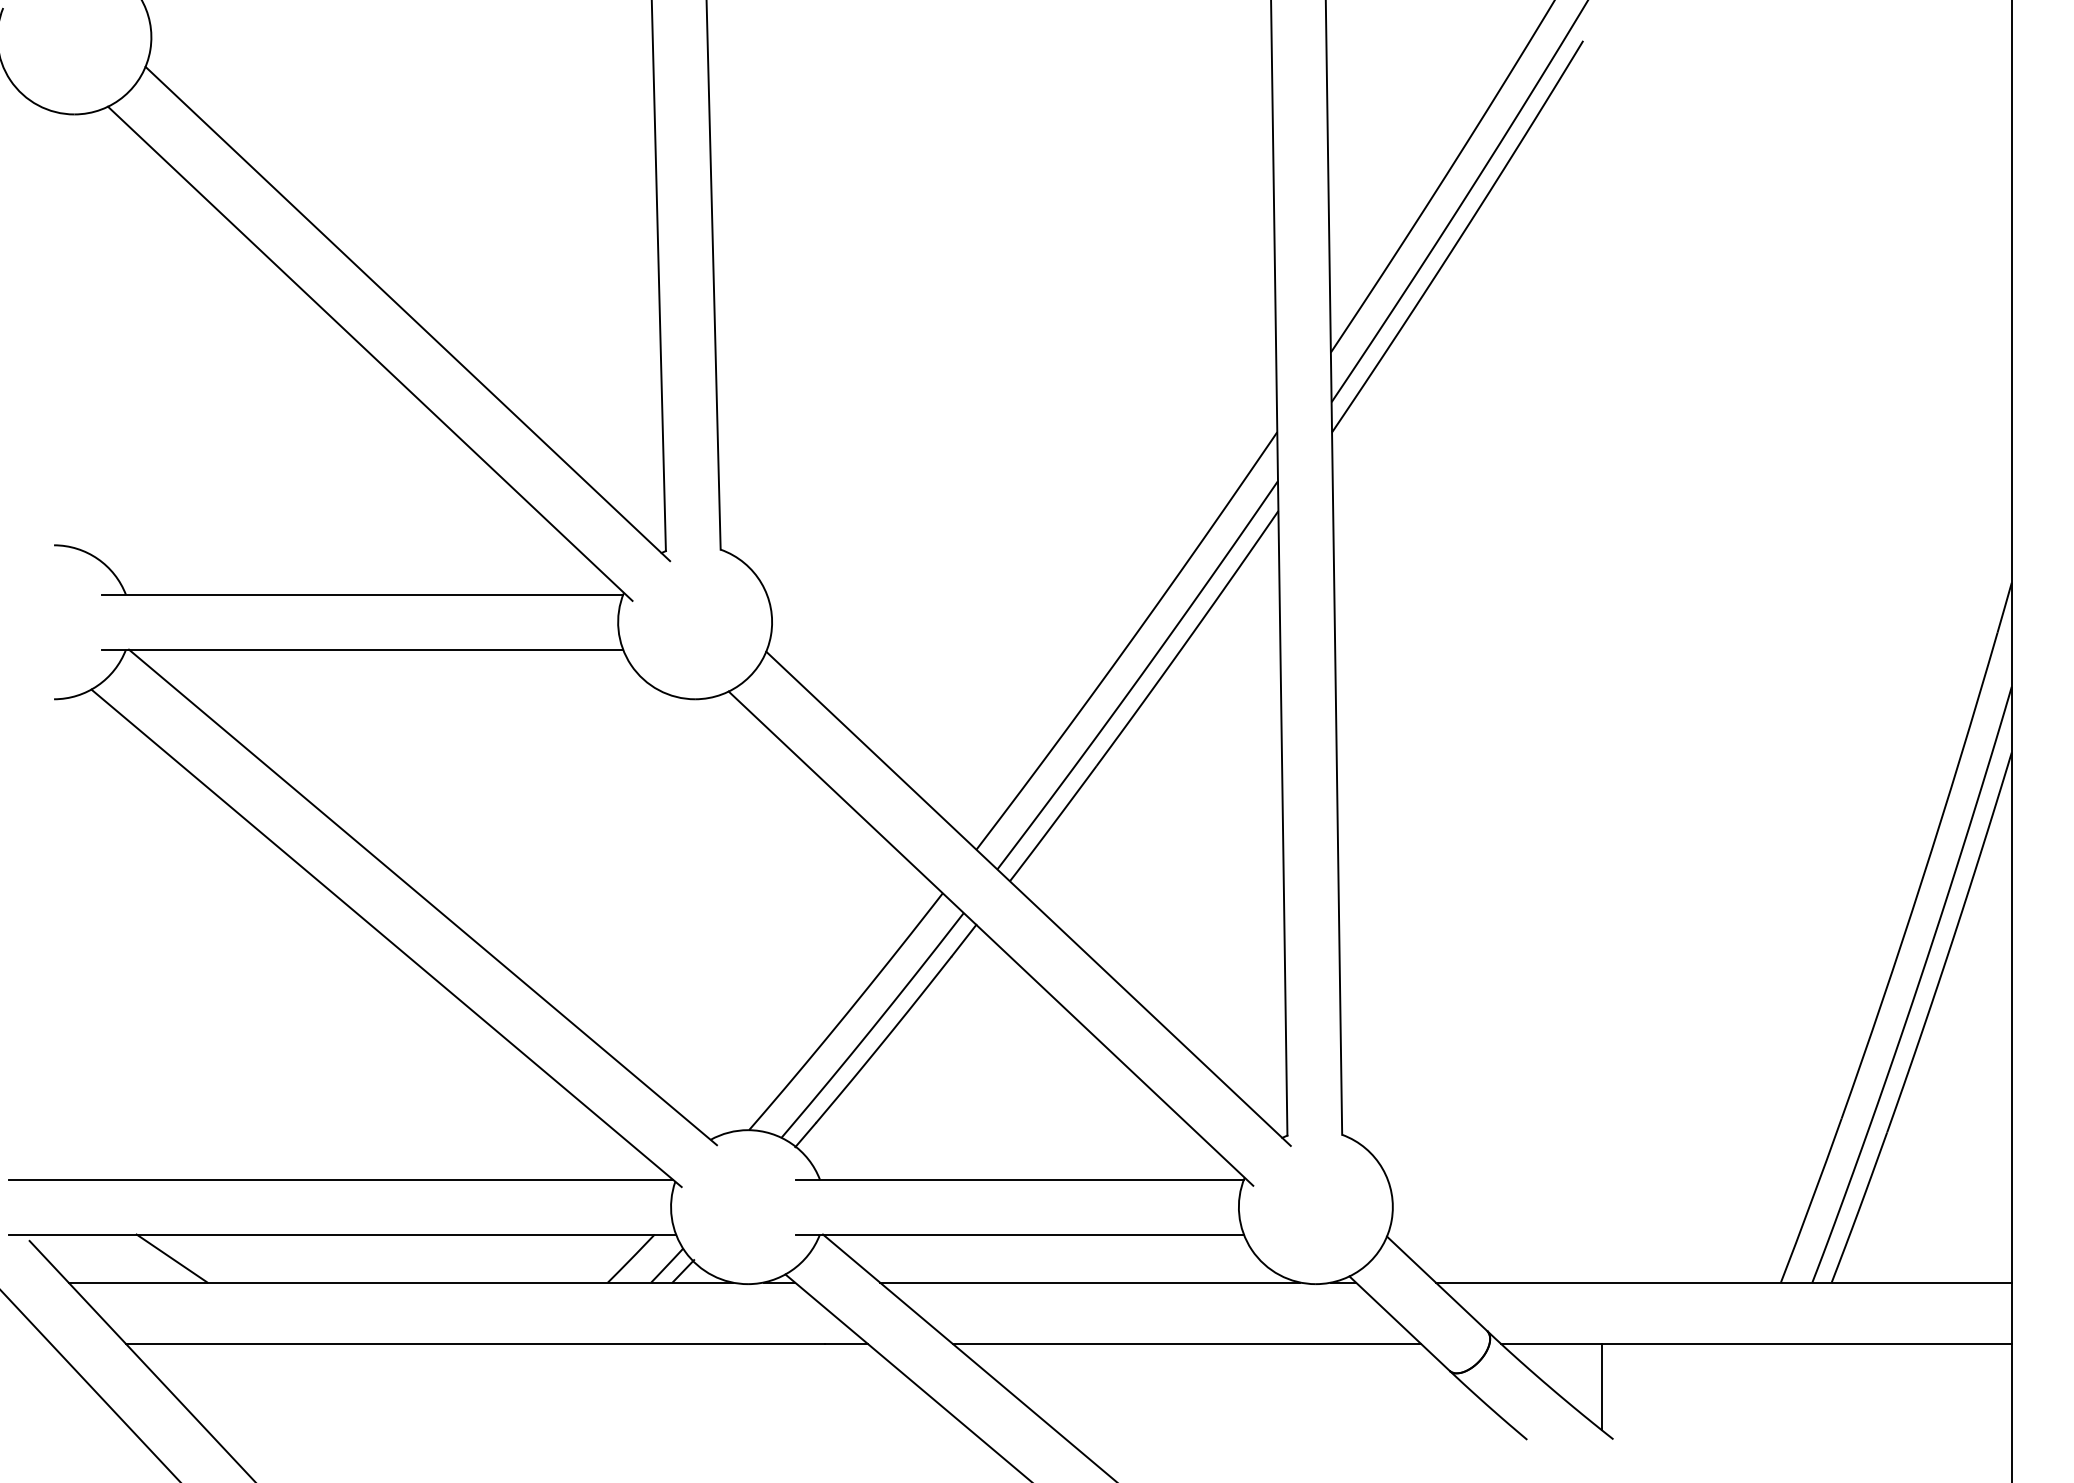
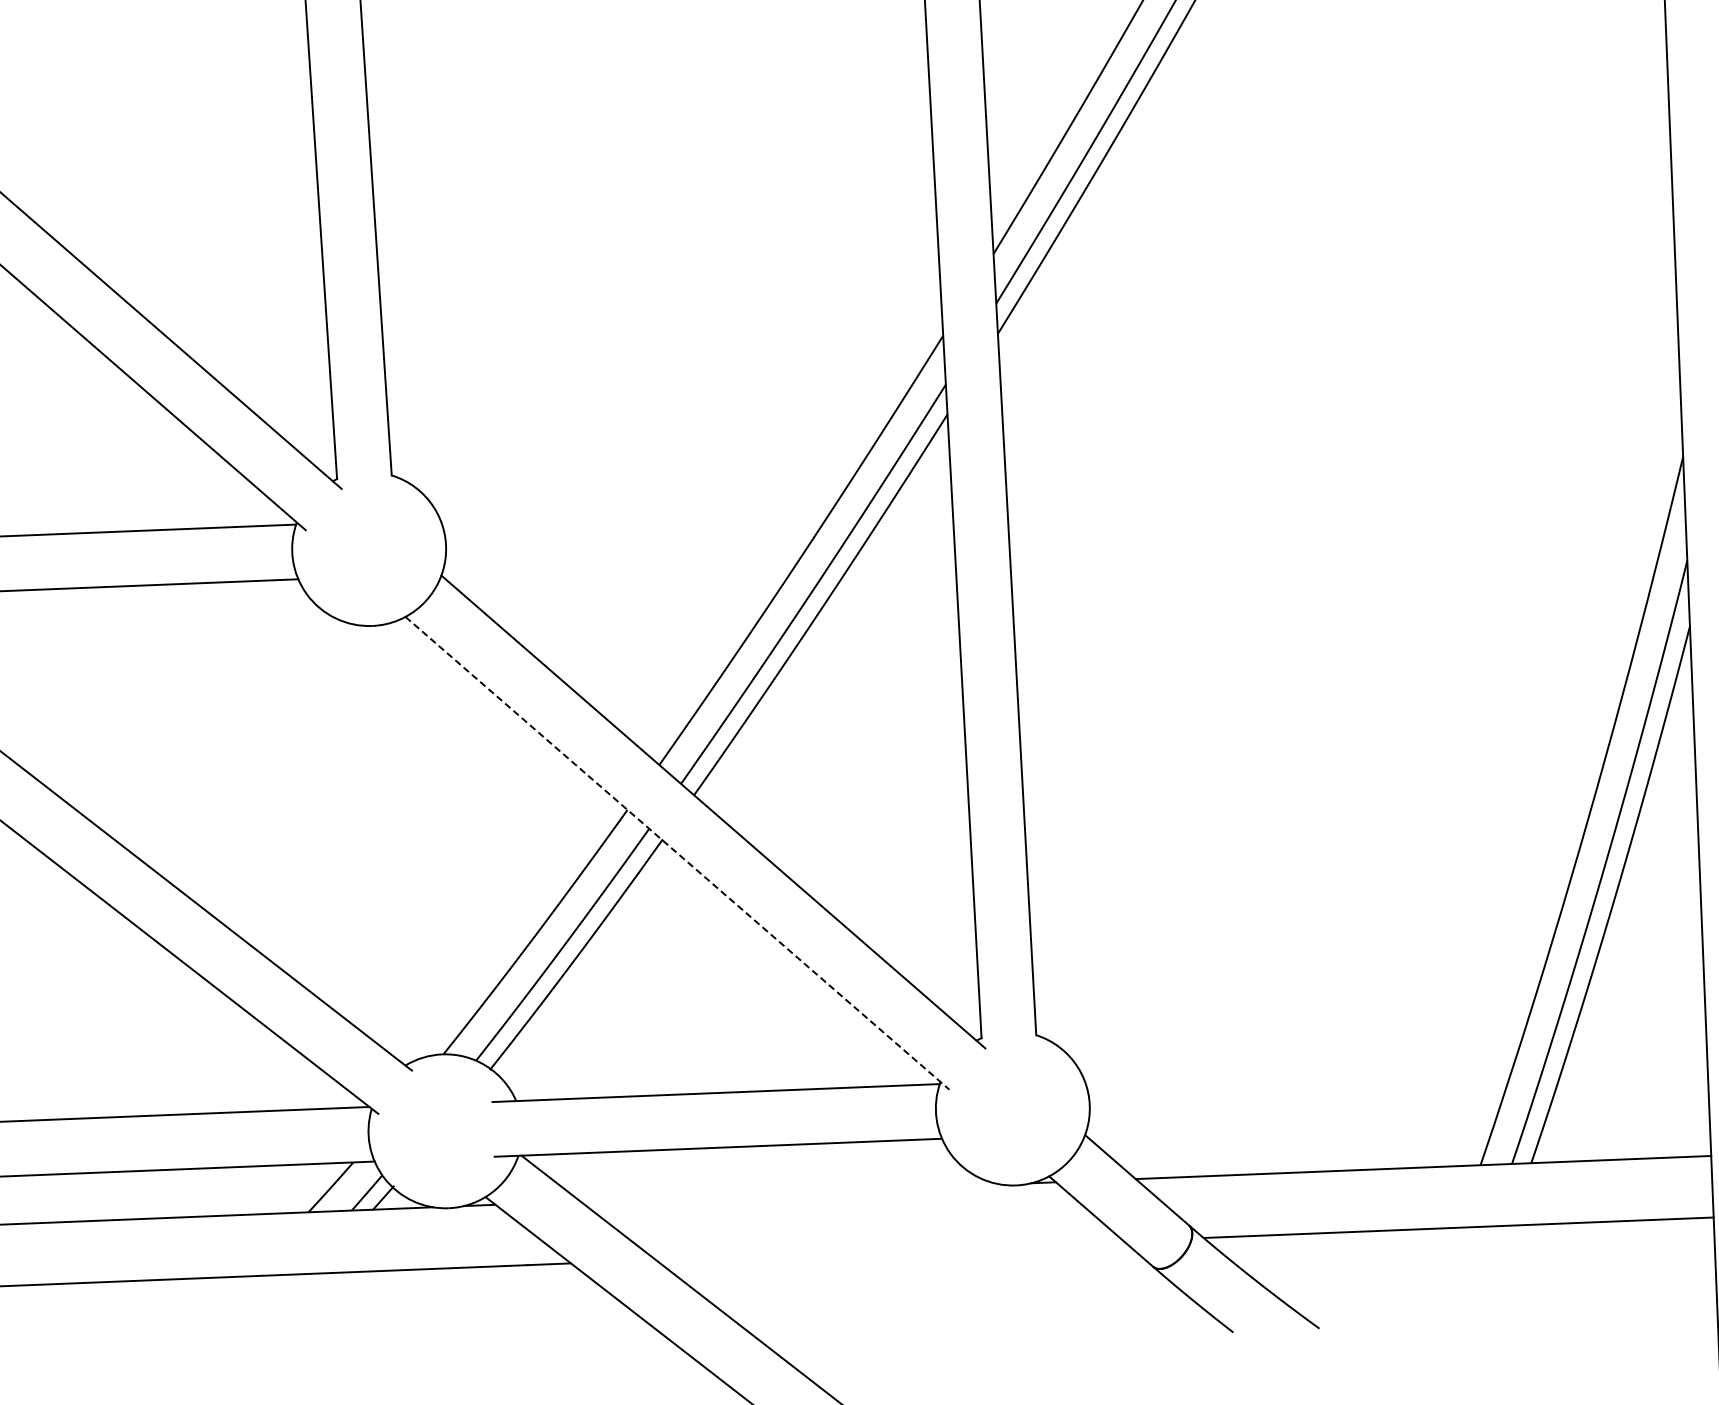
line: (991, 939) -> (678, 854), solid -> dashed
line: (1090, 1282) -> (790, 1192), removed
line: (1187, 1344) -> (890, 1250), removed
line: (1602, 1387) -> (1306, 1277), removed

